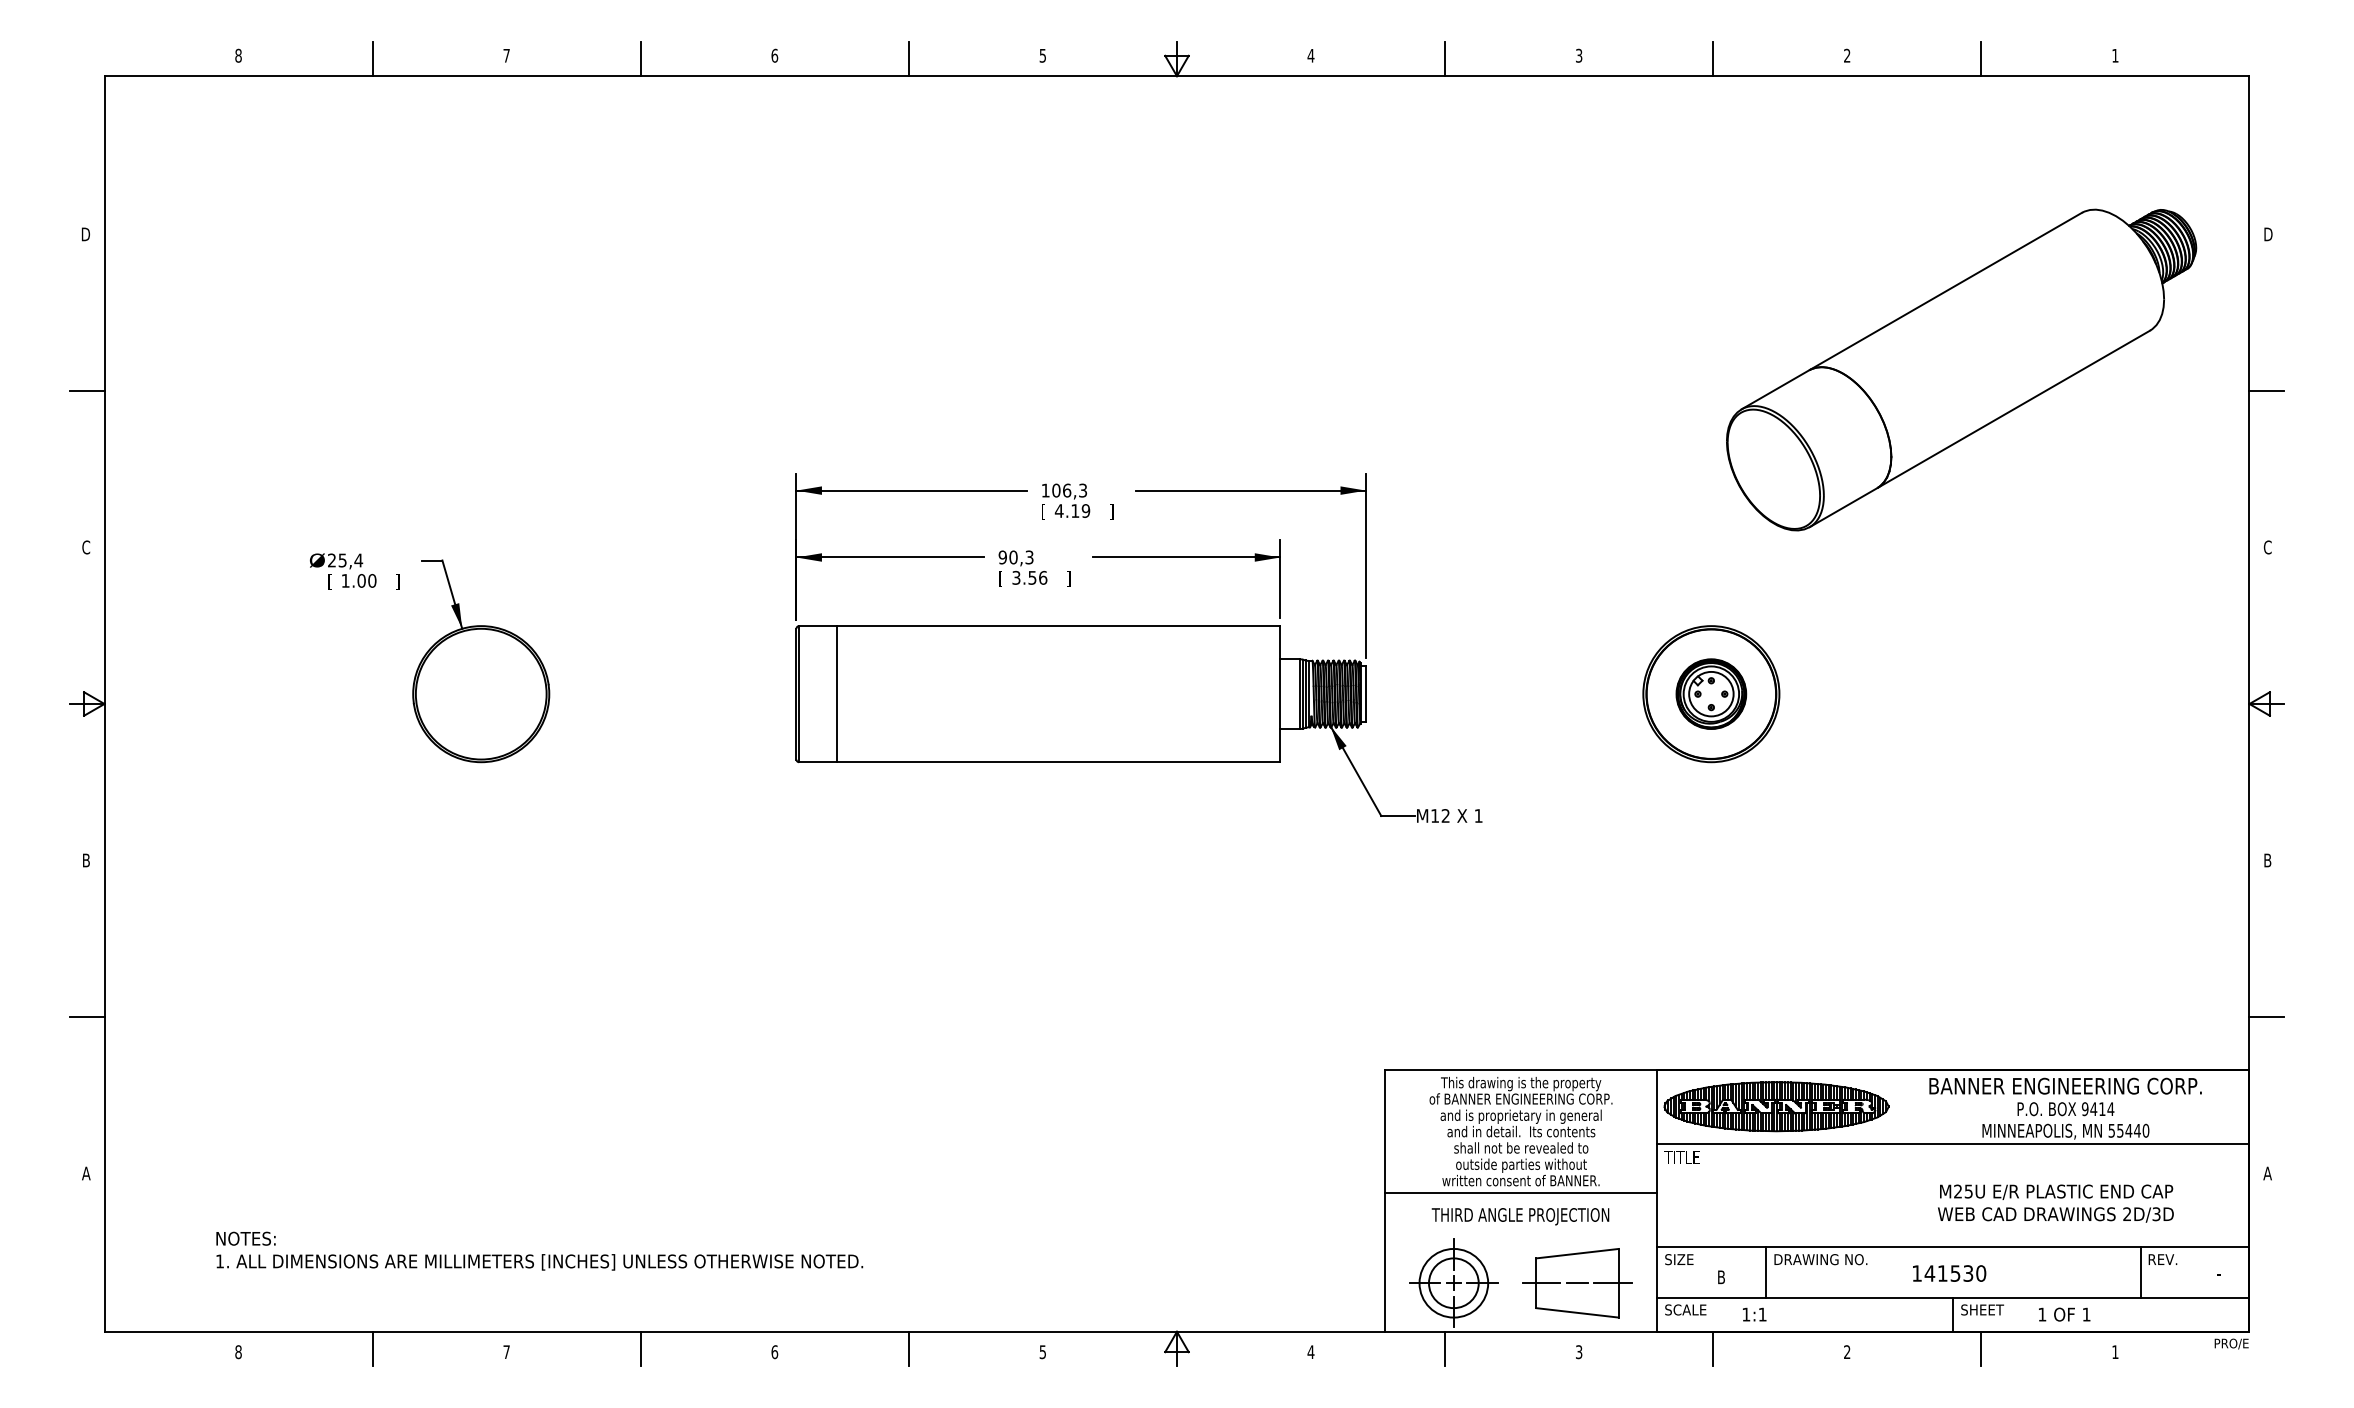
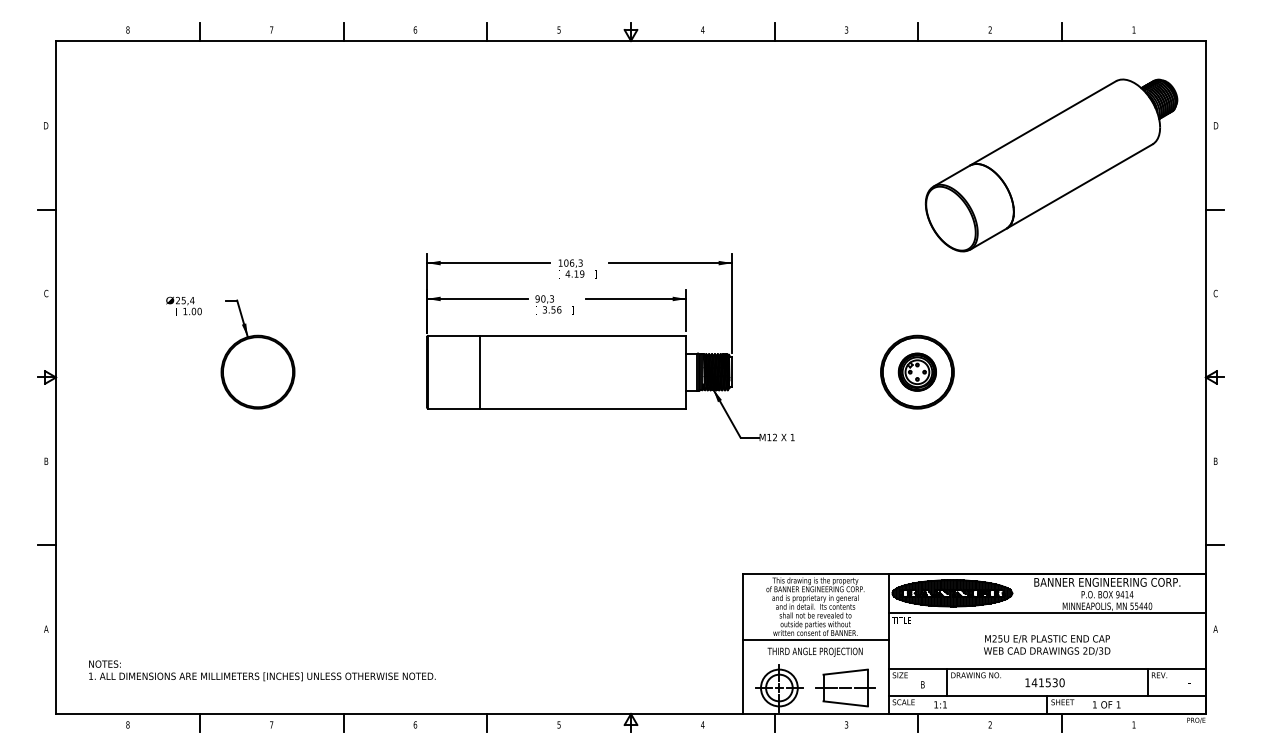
part: (1961, 370) -> (1051, 165), moved
line: (836, 692) -> (479, 371), moved
text: (2056, 1203) -> (1047, 645), moved
text: (539, 1250) -> (262, 670), moved

